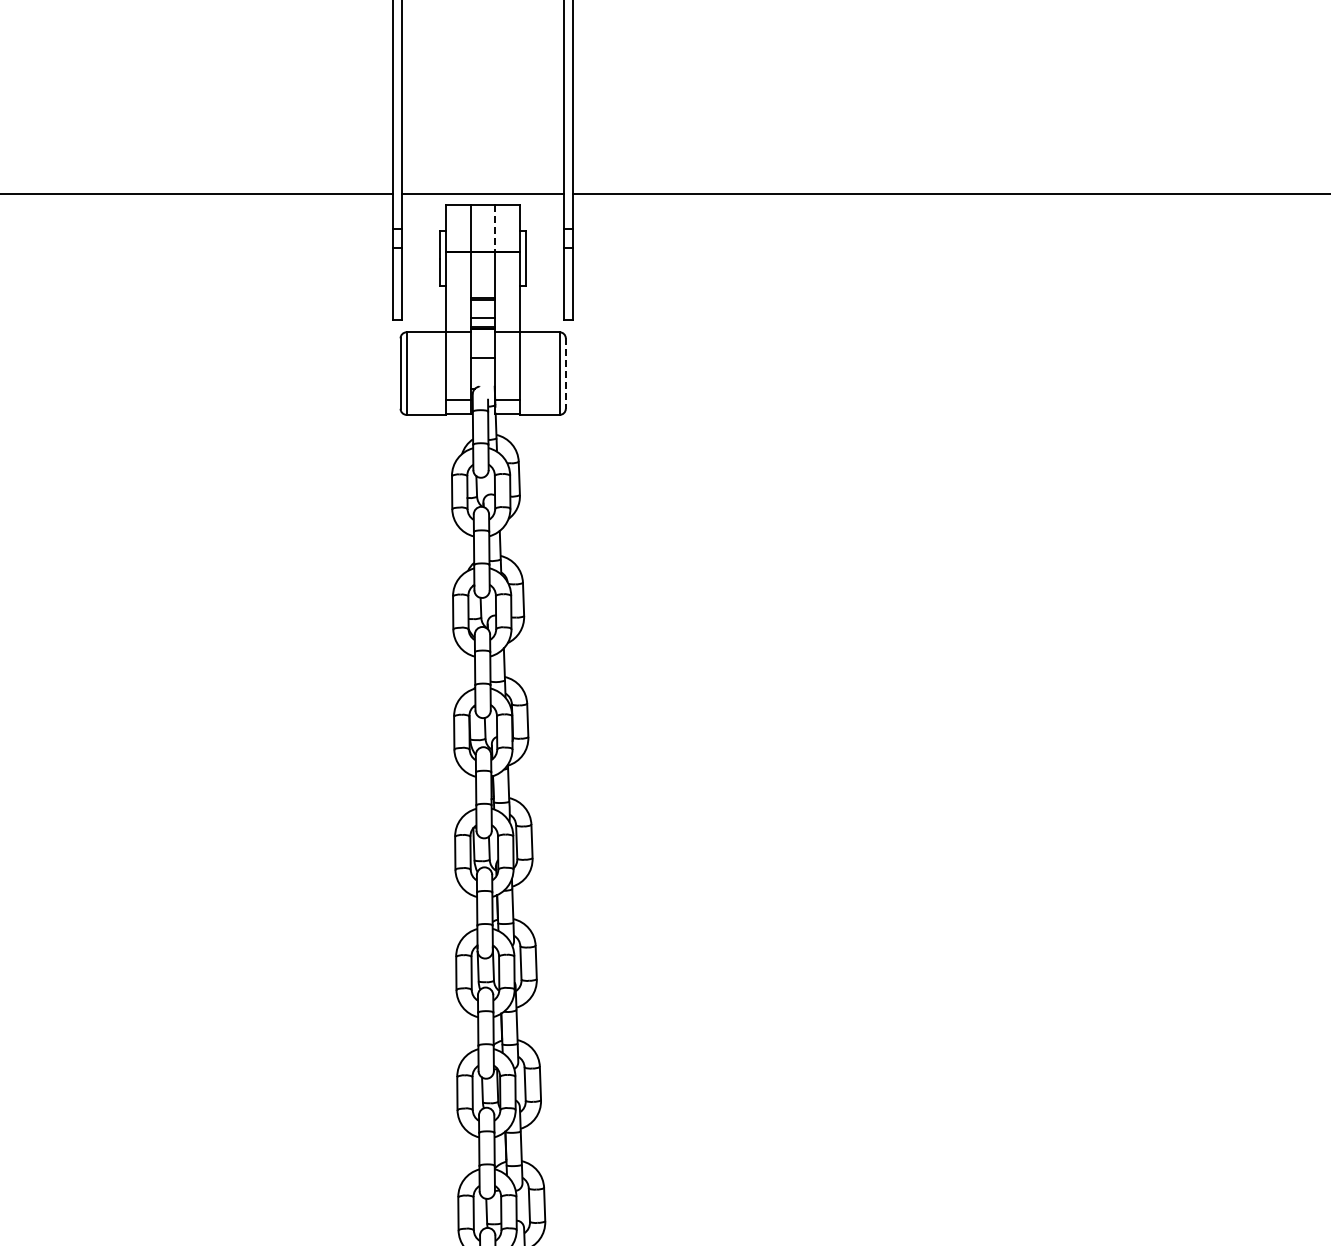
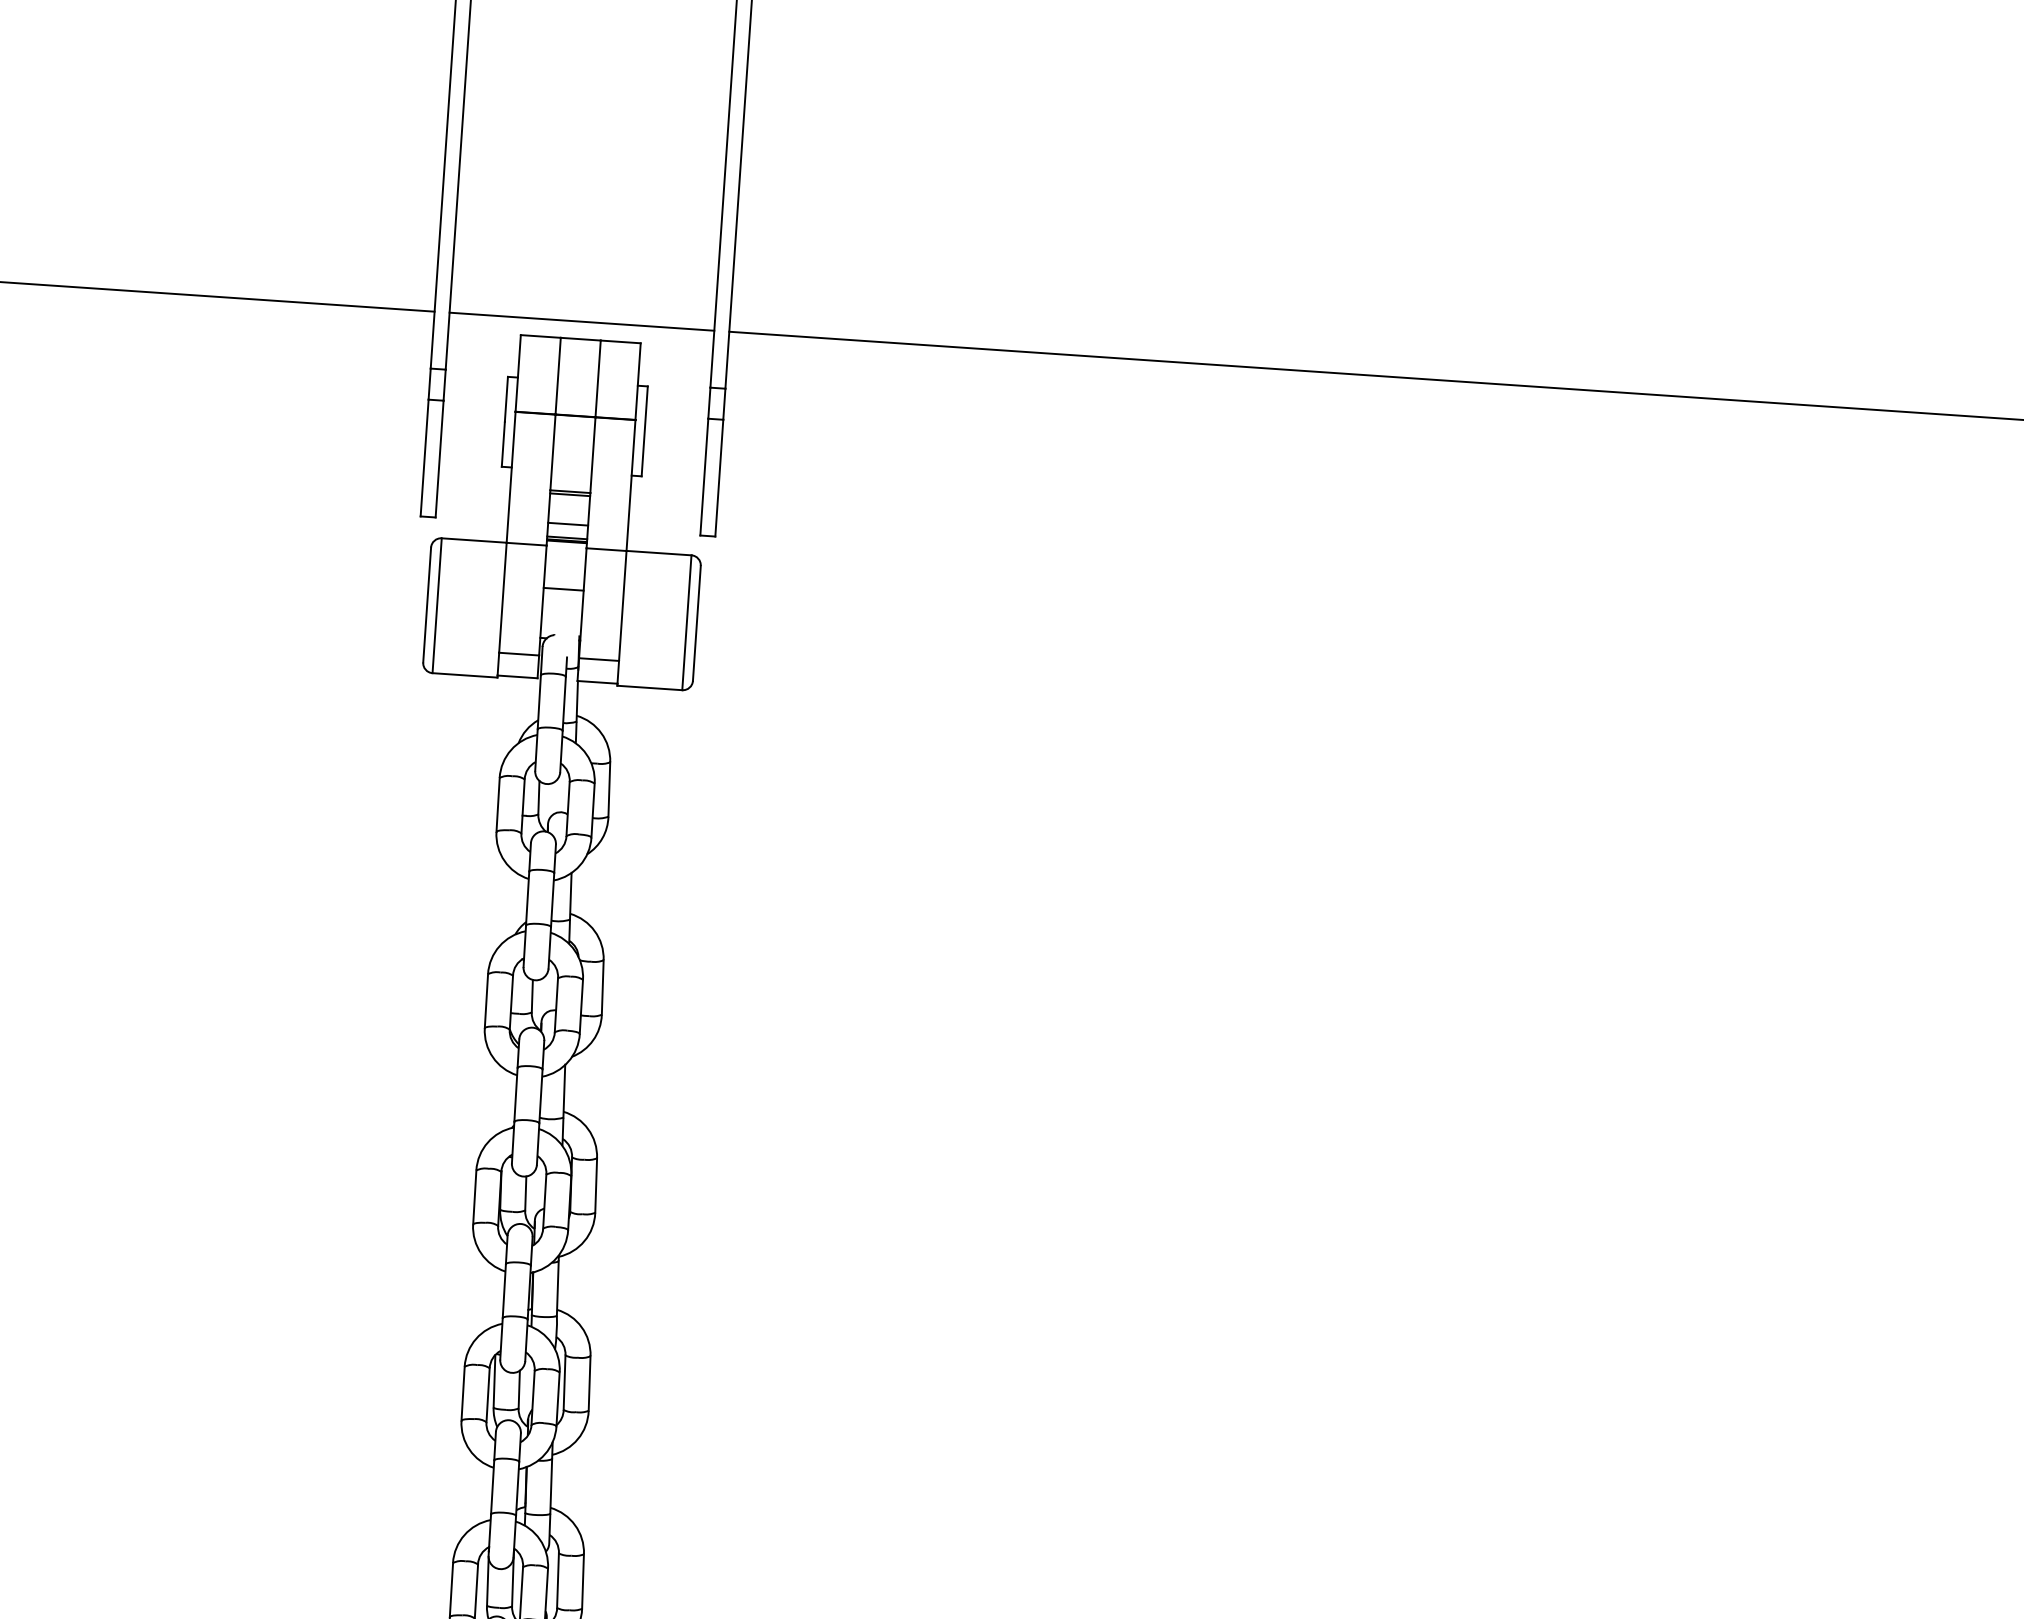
line: (495, 229) -> (598, 380), dashed -> solid
line: (565, 374) -> (696, 624), dashed -> solid

